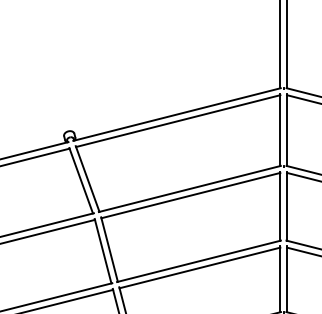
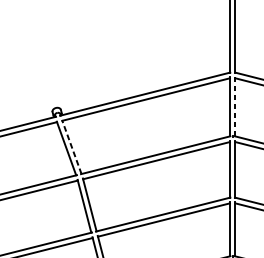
line: (287, 129) -> (235, 106), solid -> dashed
line: (87, 179) -> (71, 147), solid -> dashed

